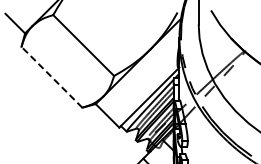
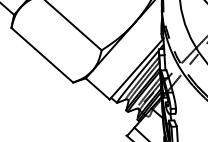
line: (51, 76) -> (41, 54), dashed -> solid

